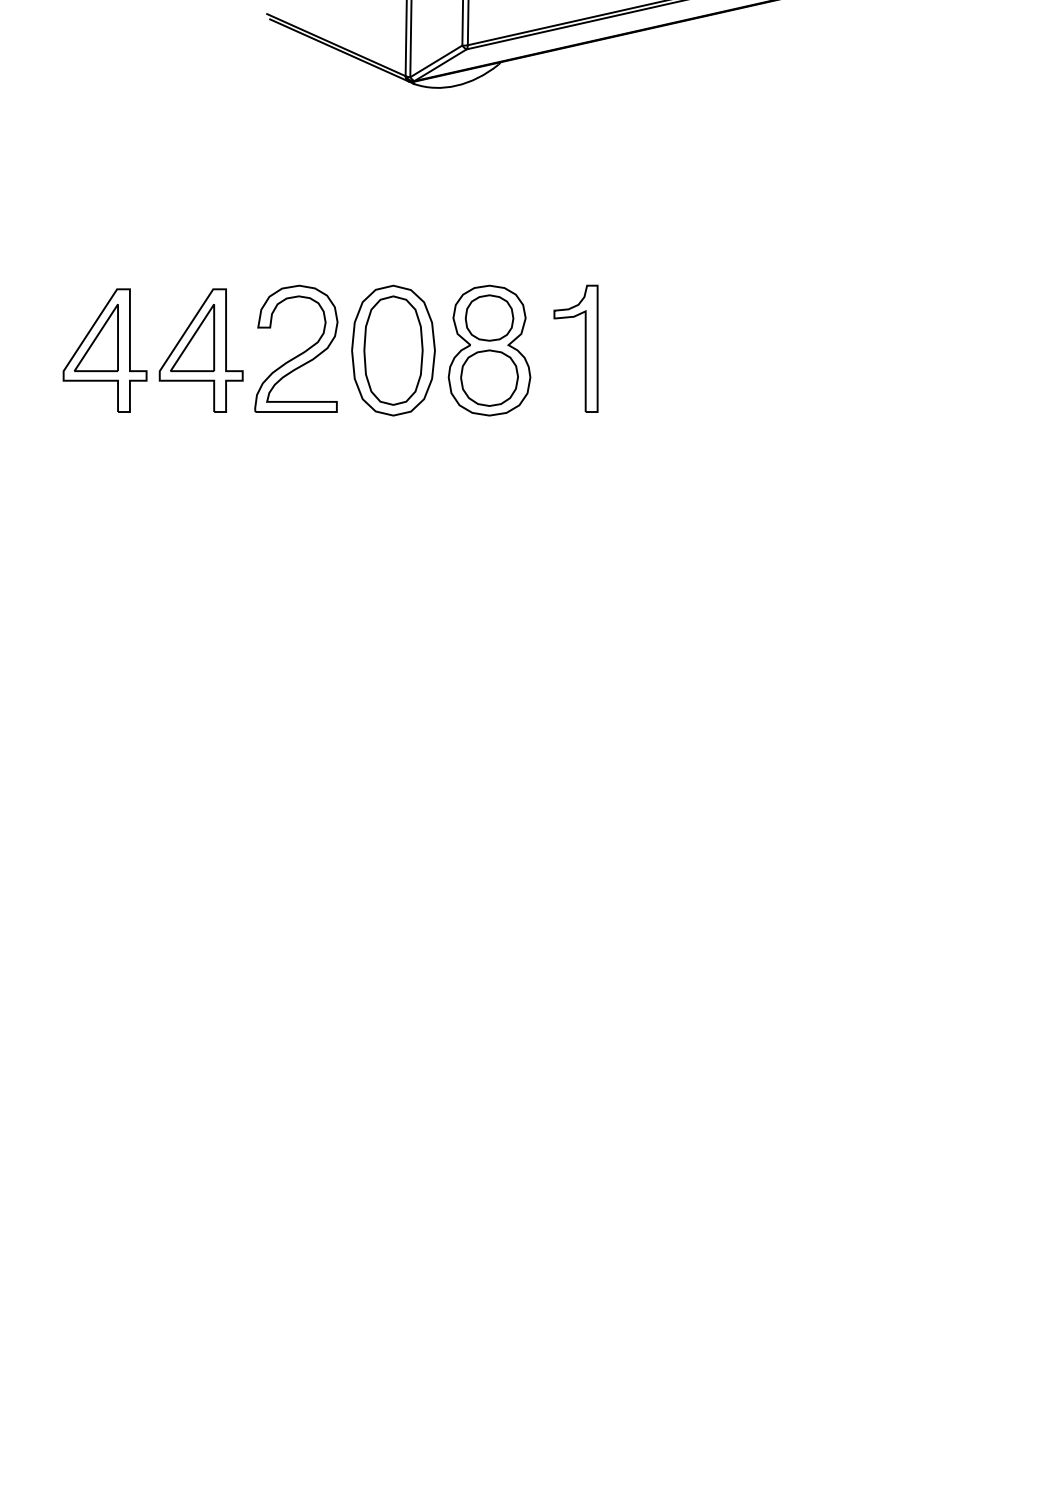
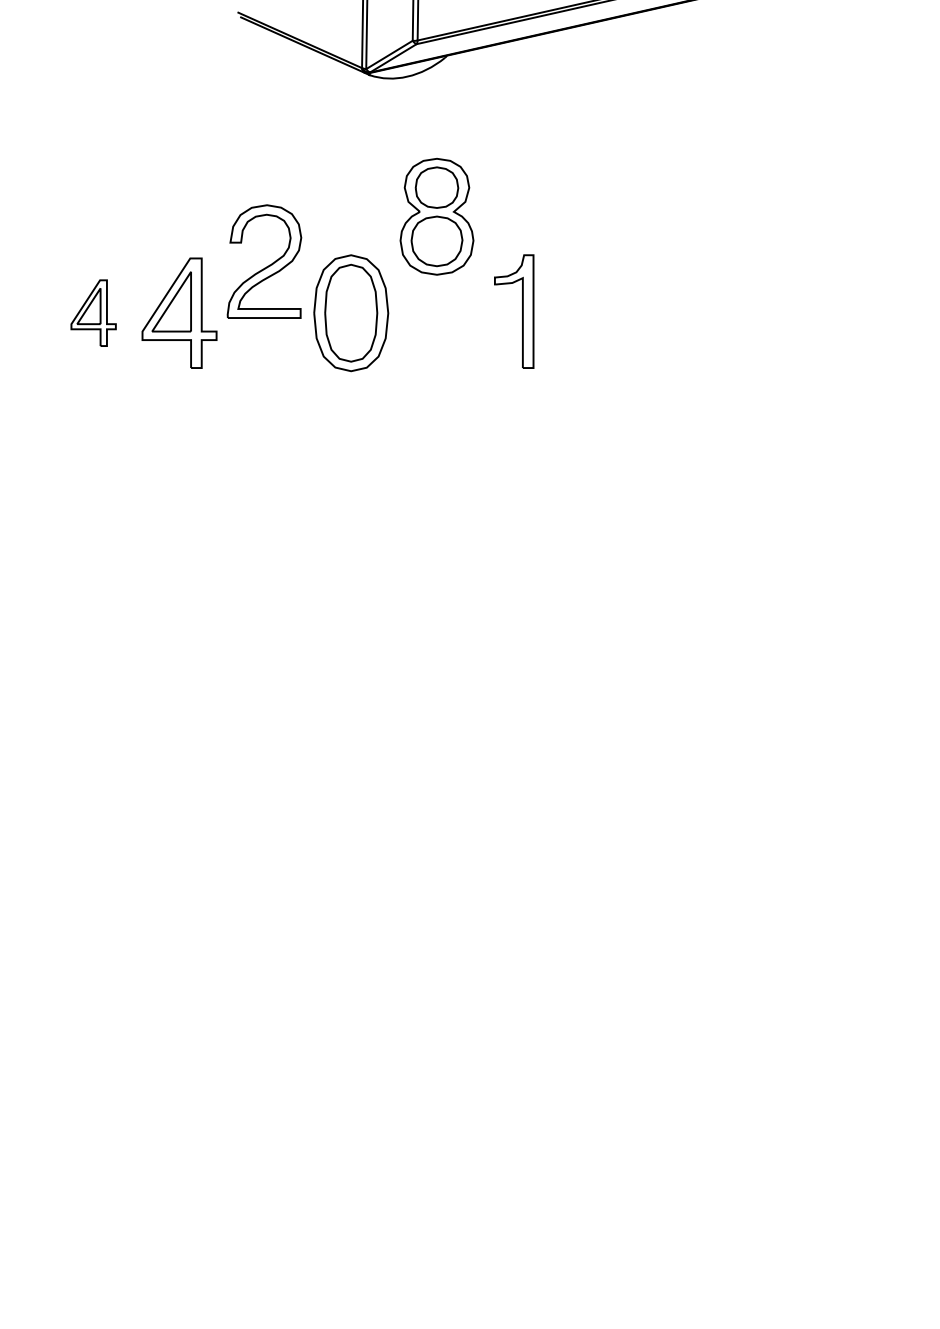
part: (104, 350) -> (93, 313), size x0.6
part: (489, 350) -> (436, 216), moved
part: (298, 354) -> (266, 266), moved

